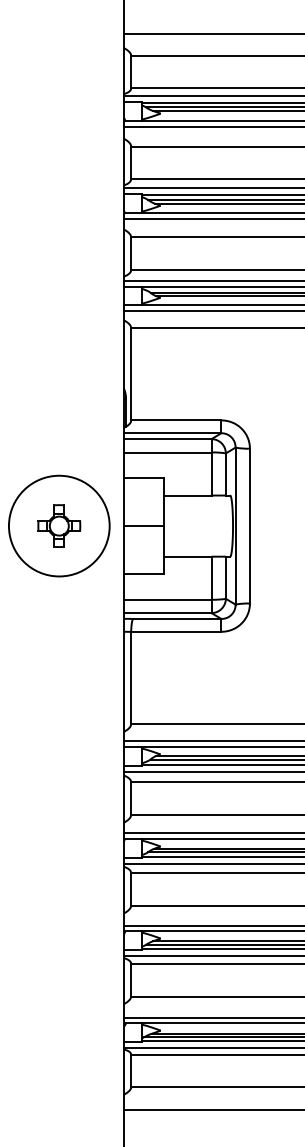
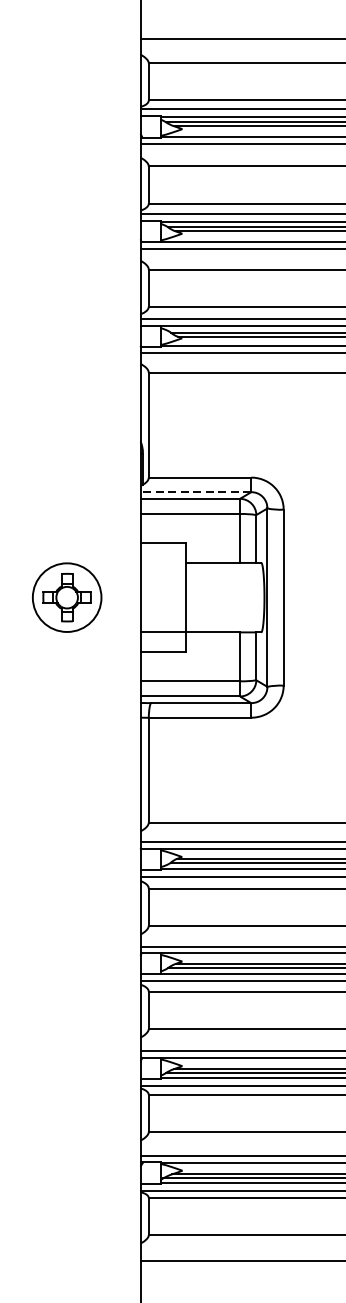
line: (172, 433) -> (195, 492), solid -> dashed
circle: (58, 525) -> (66, 596), size x0.6
line: (143, 526) -> (162, 632), moved

